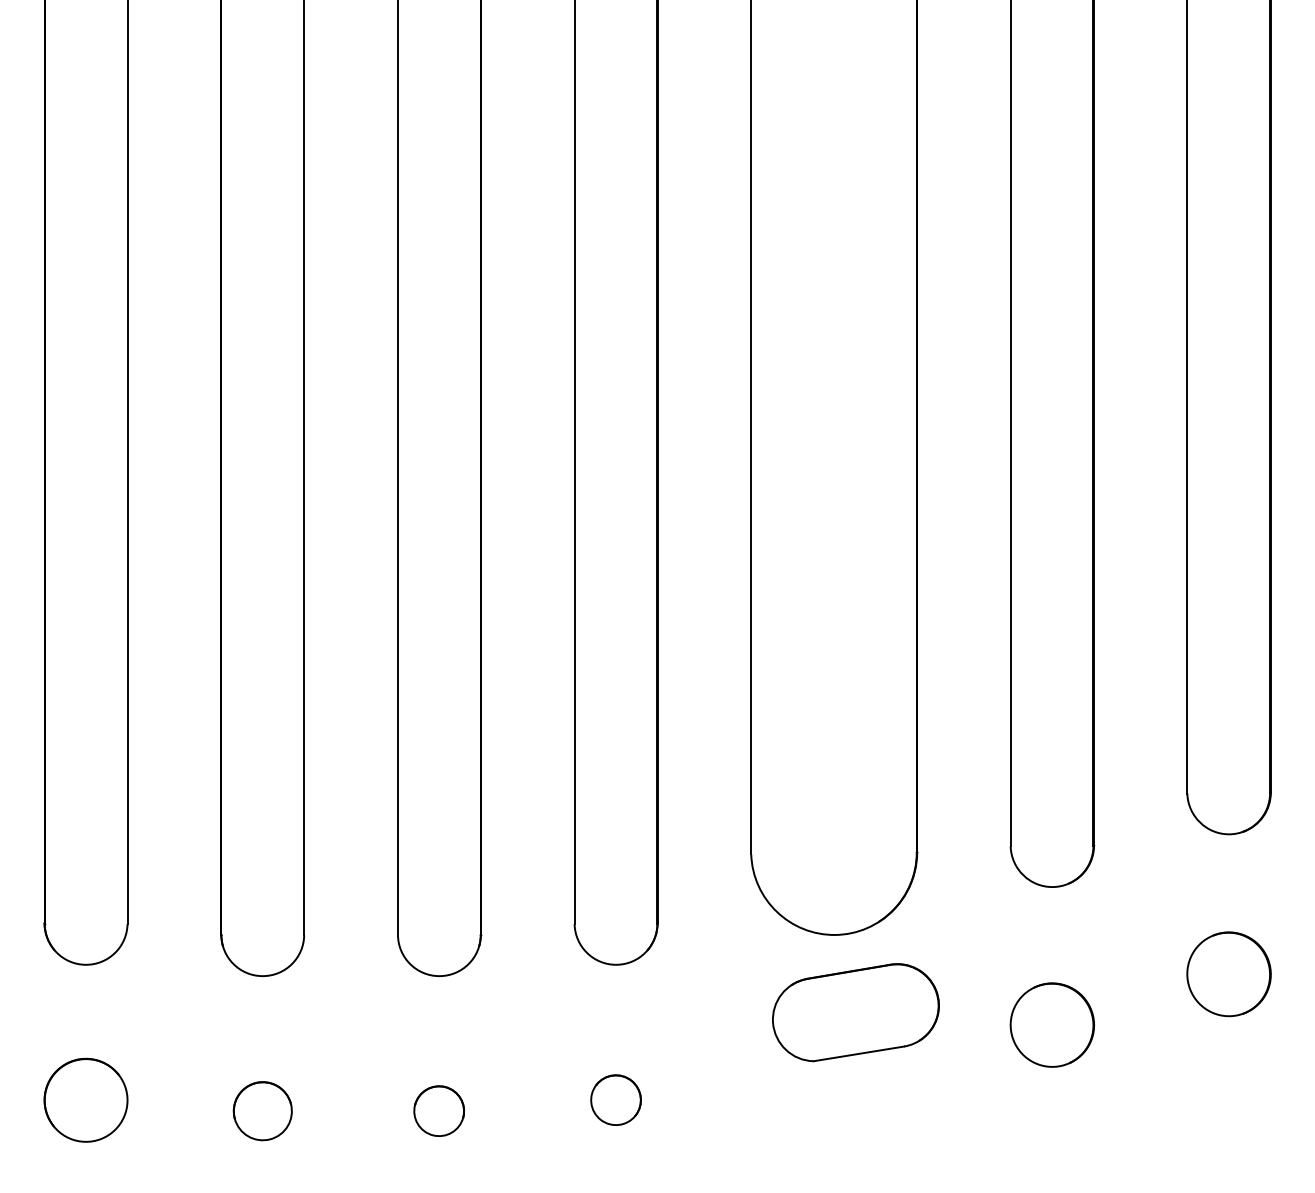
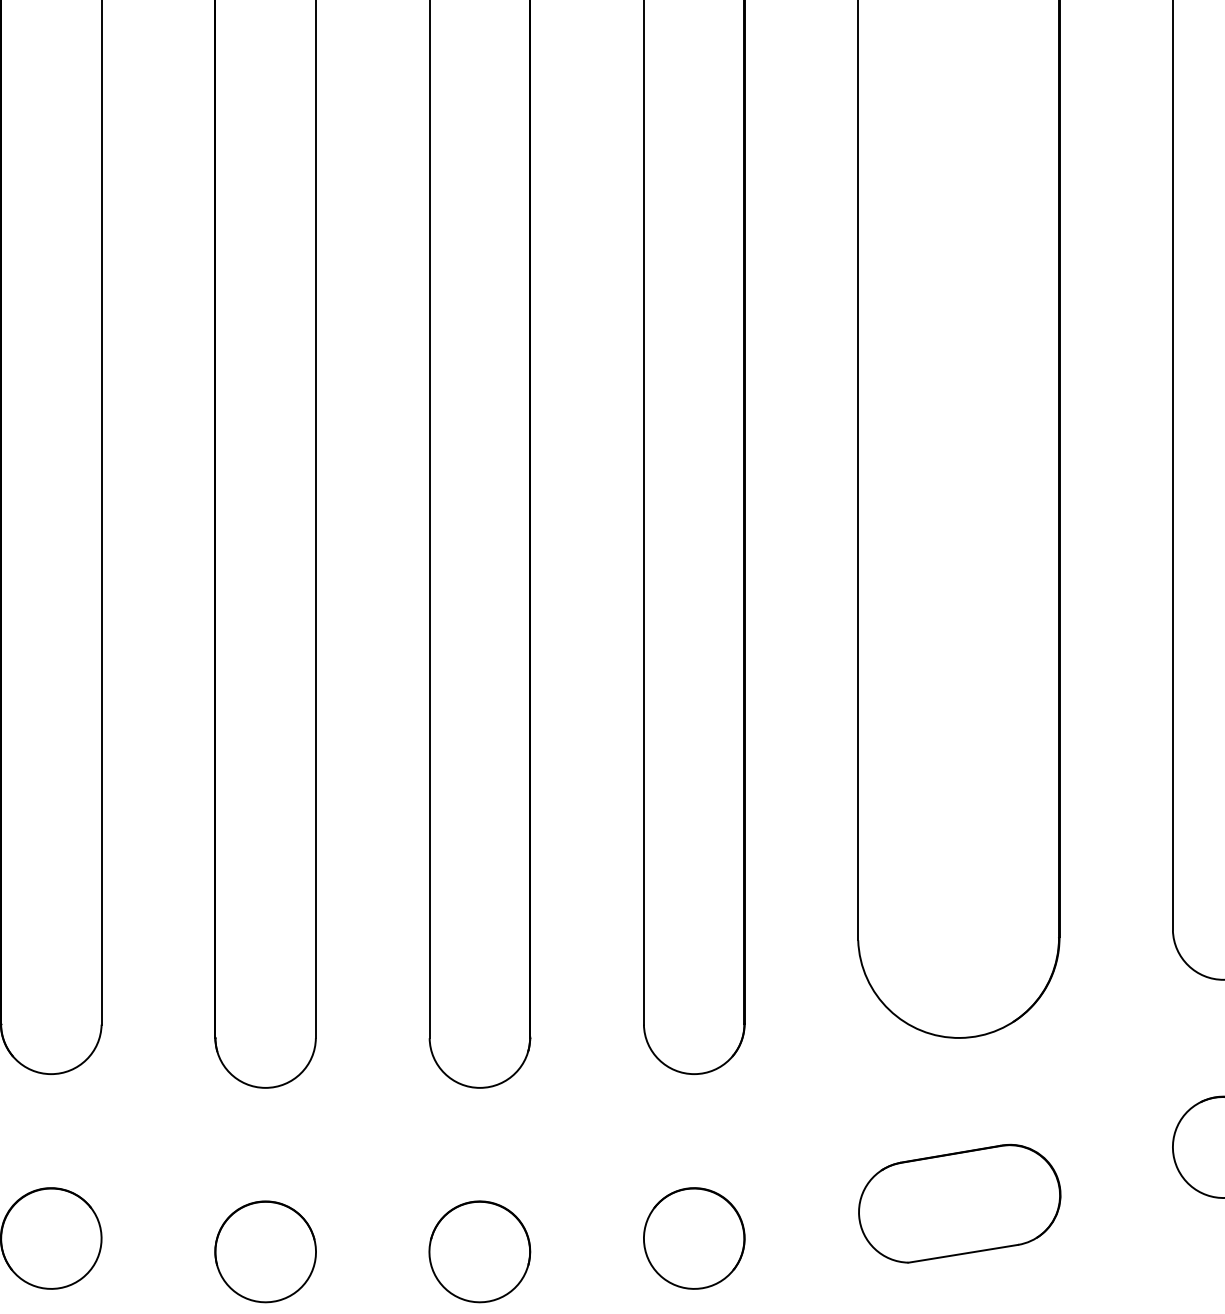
part: (855, 1012) -> (959, 1203), moved
part: (615, 1099) -> (693, 1237), size x1.67
part: (262, 1110) -> (265, 1250), size x1.43
part: (438, 1110) -> (478, 1250), size x1.67

